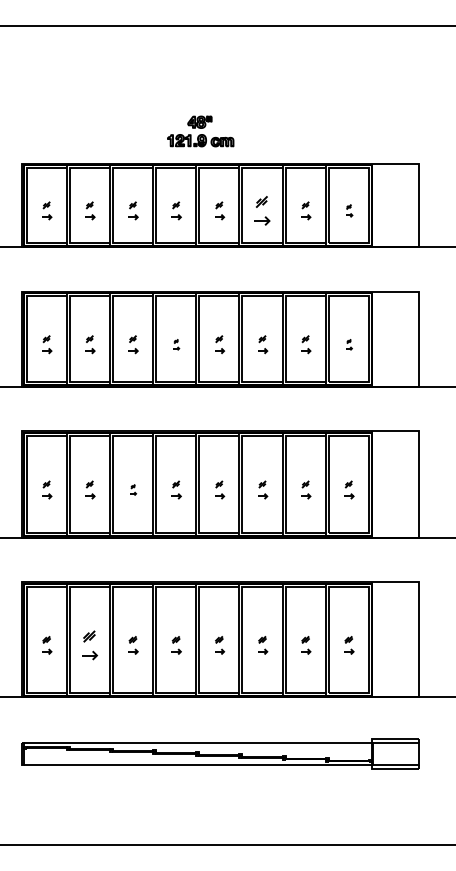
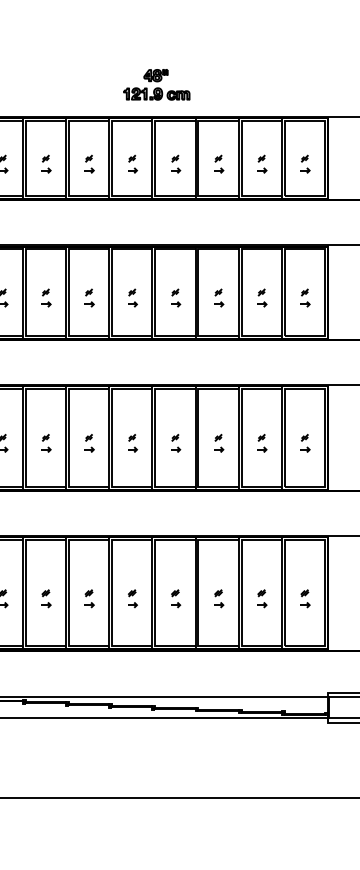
part: (263, 210) -> (219, 163), size x0.62
part: (349, 210) -> (305, 163), size x1.43
part: (176, 344) -> (132, 297), size x1.67
part: (349, 344) -> (305, 297), size x1.67
part: (133, 489) -> (89, 442), size x1.67
part: (90, 645) -> (46, 598), size x0.62

